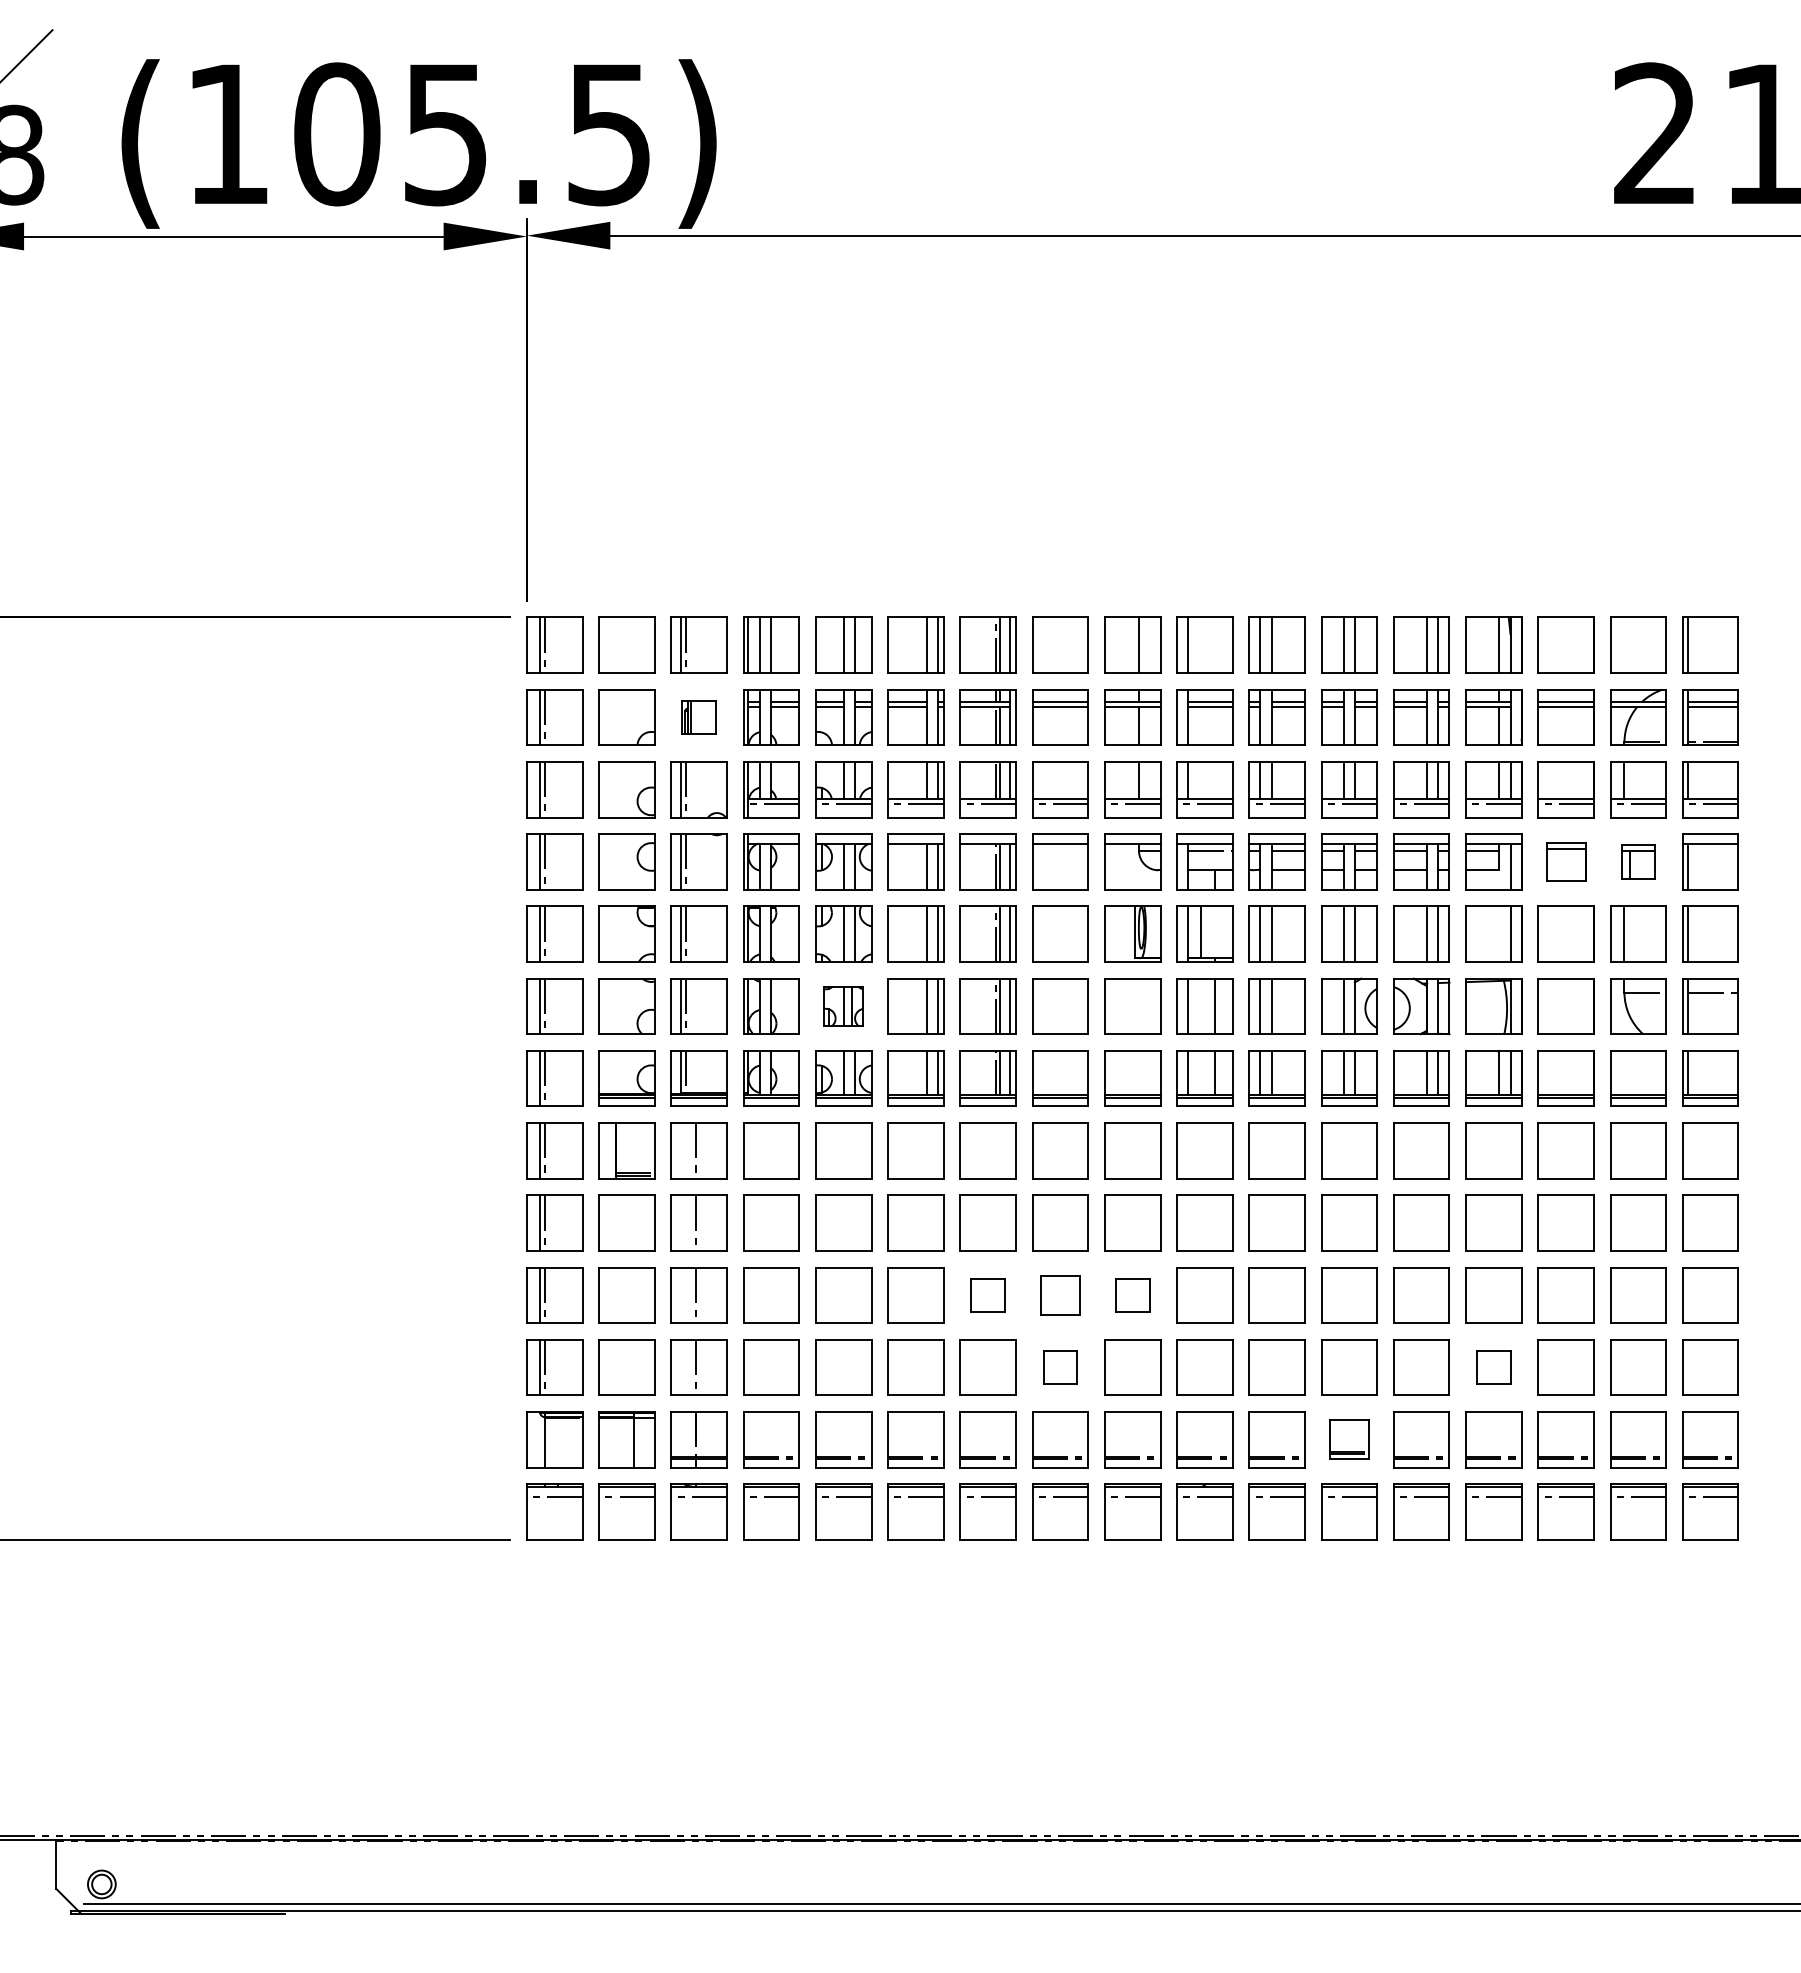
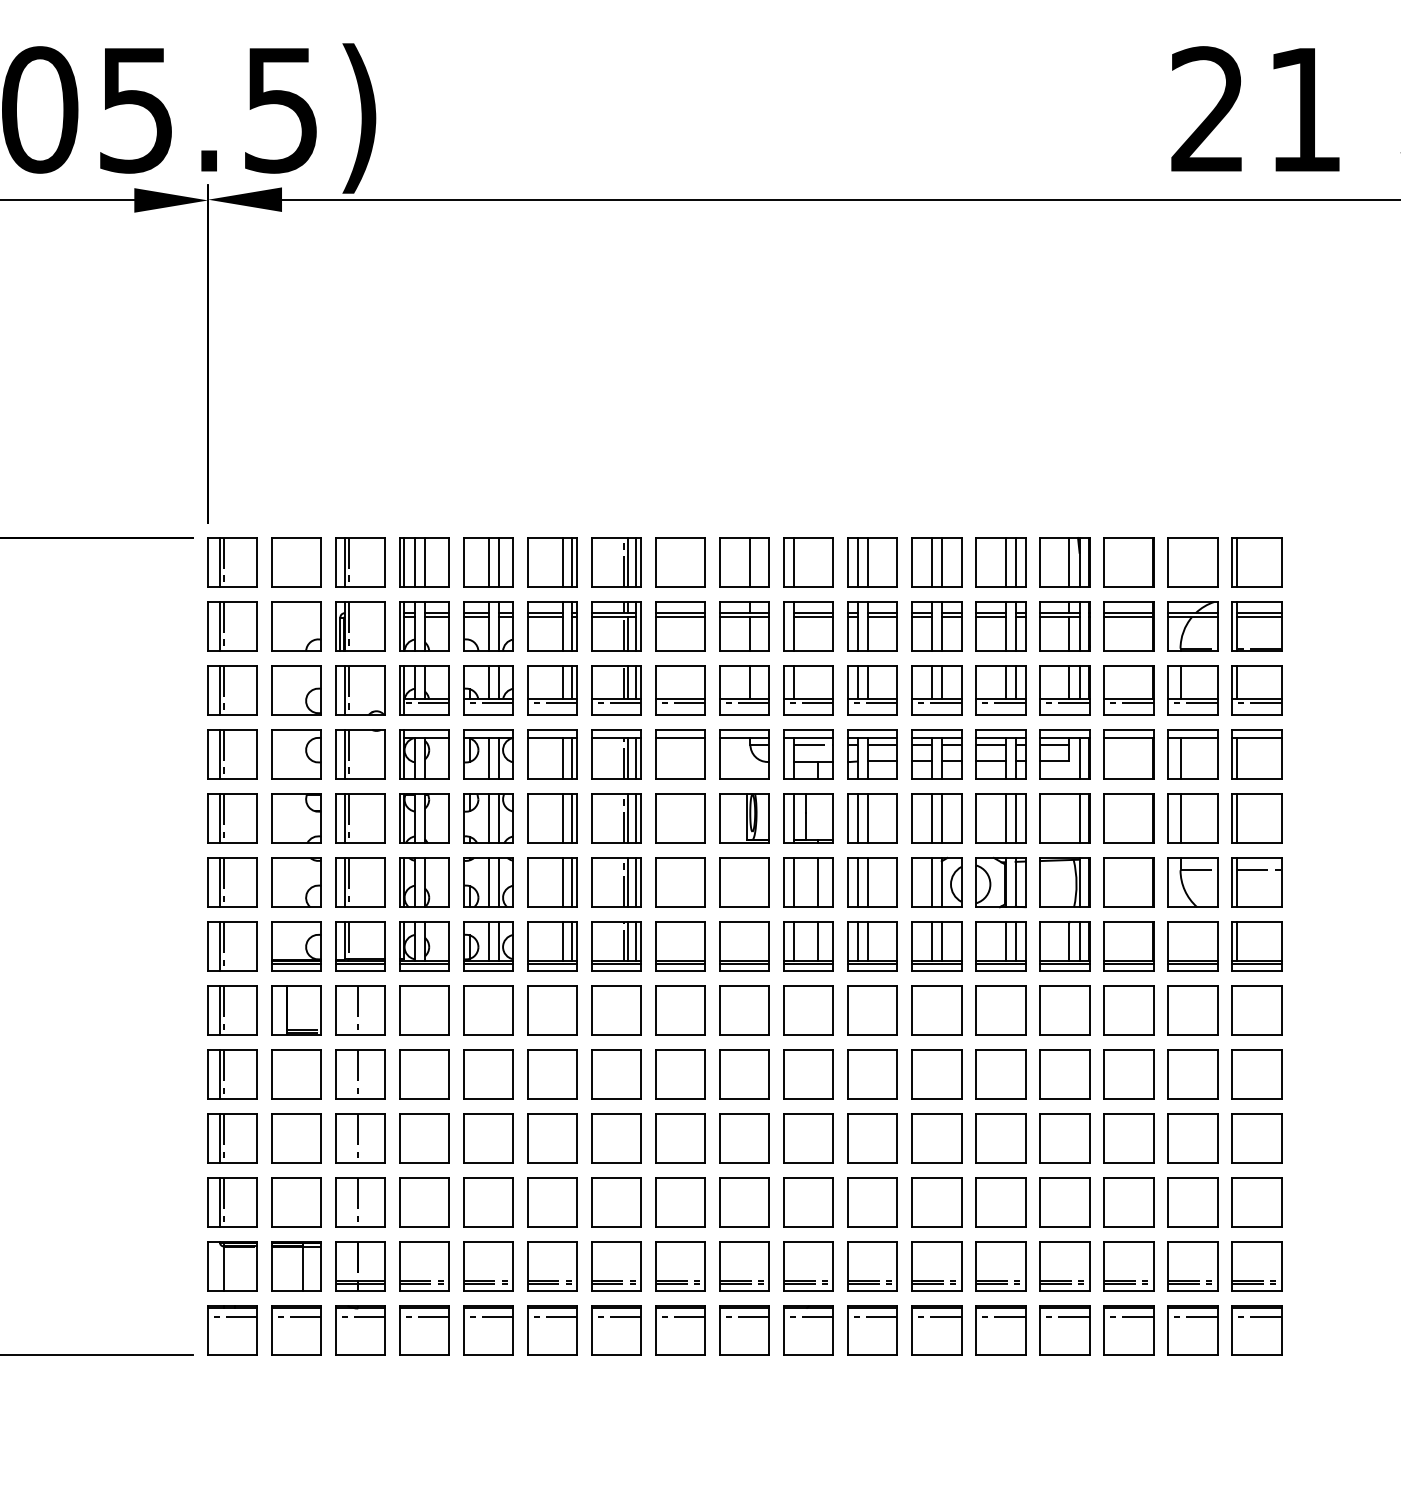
part: (698, 717) -> (360, 626), size x1.67
part: (1565, 861) -> (1128, 754), size x1.43
part: (1638, 861) -> (1192, 754), size x1.67
part: (843, 1006) -> (488, 882), size x1.43
part: (987, 1295) -> (616, 1138), size x1.67
part: (1060, 1295) -> (680, 1138), size x1.43
part: (1132, 1295) -> (744, 1138), size x1.67
part: (1060, 1367) -> (680, 1202), size x1.67
part: (1493, 1367) -> (1064, 1202), size x1.67
part: (1349, 1439) -> (936, 1266), size x1.43

